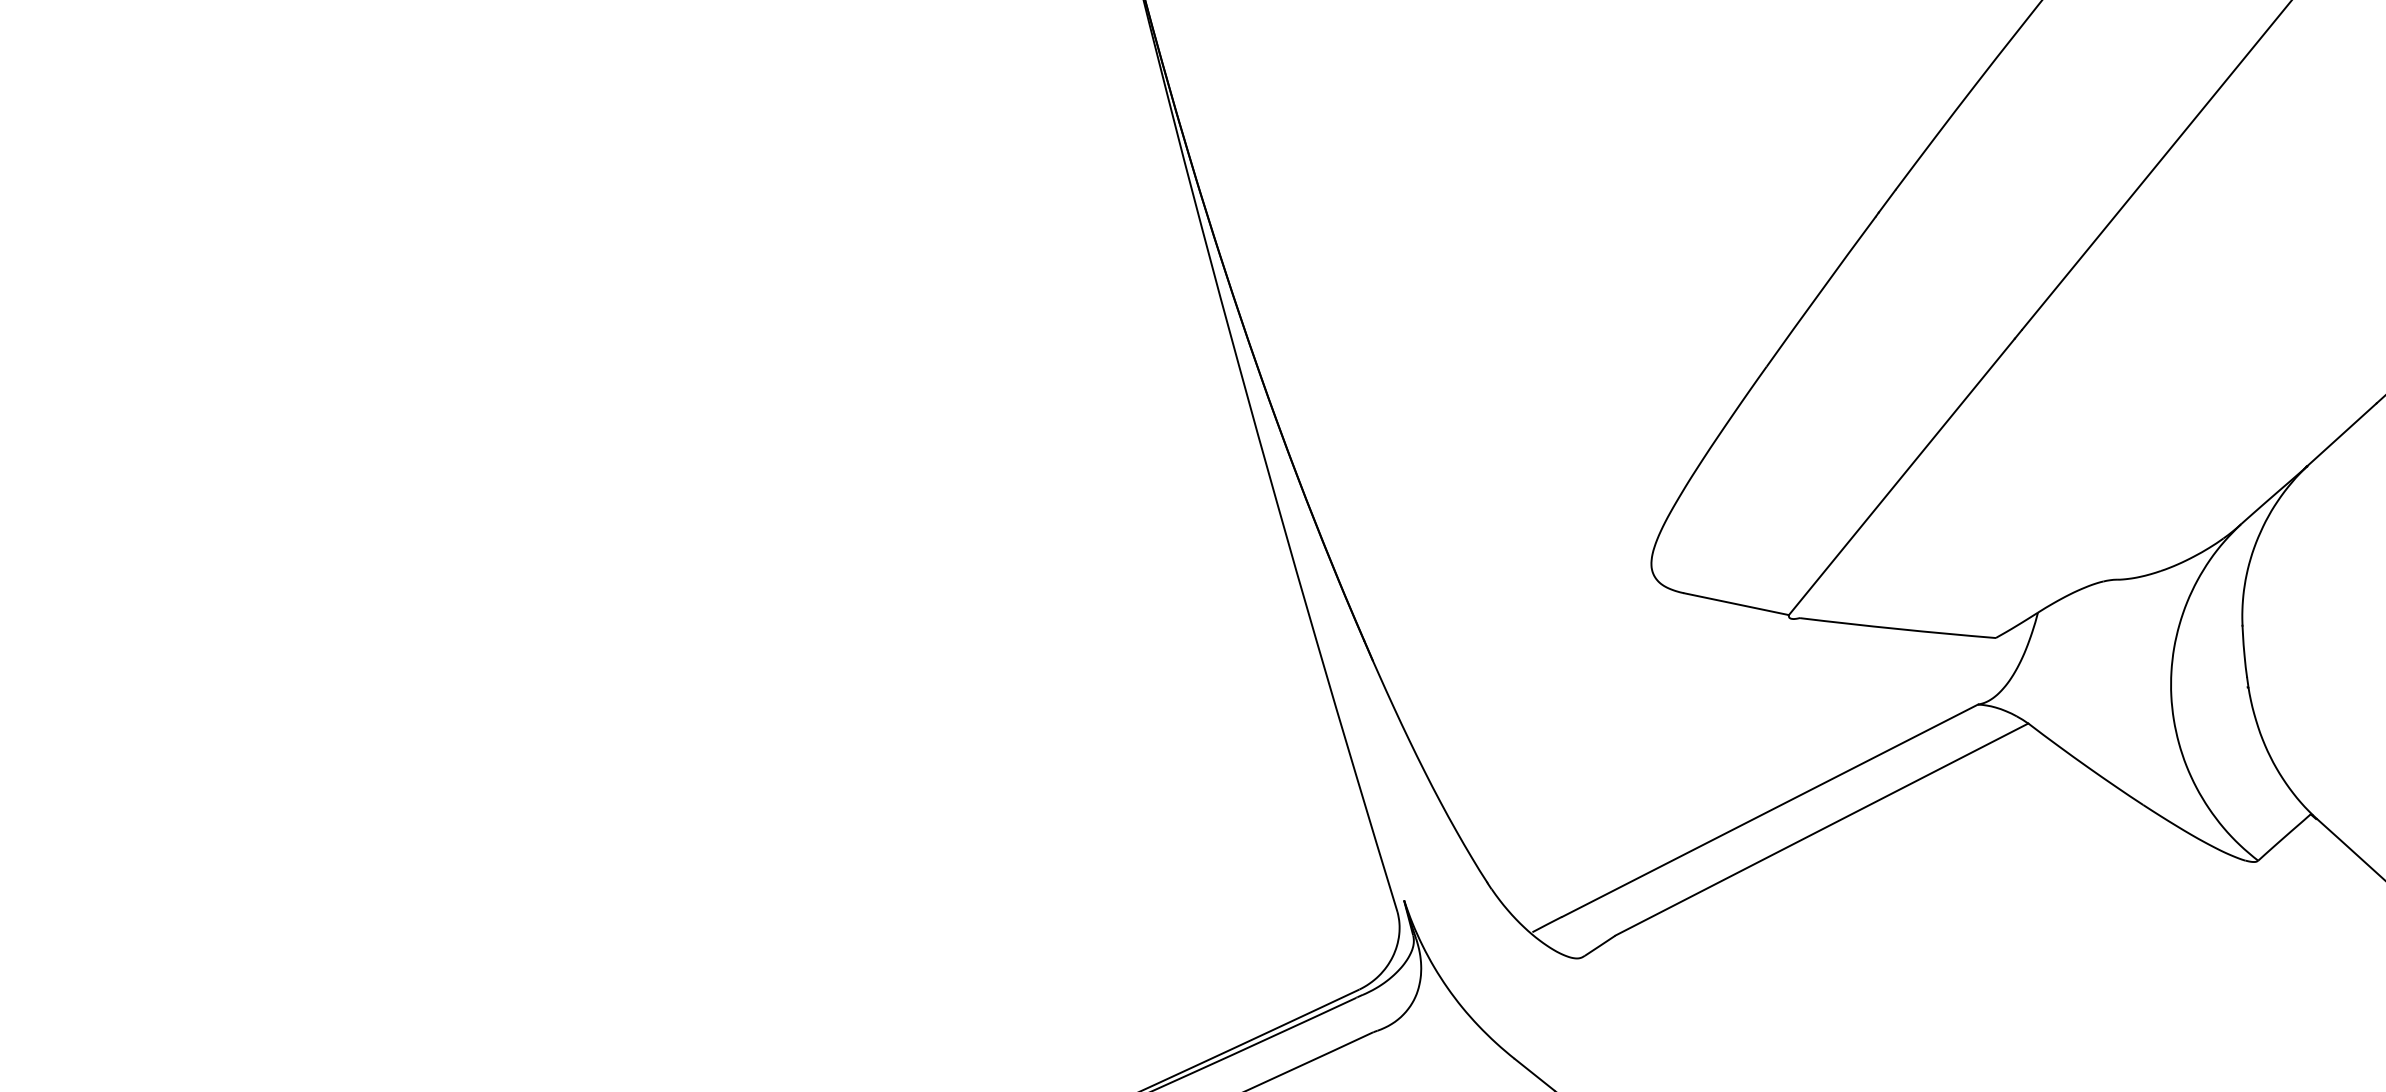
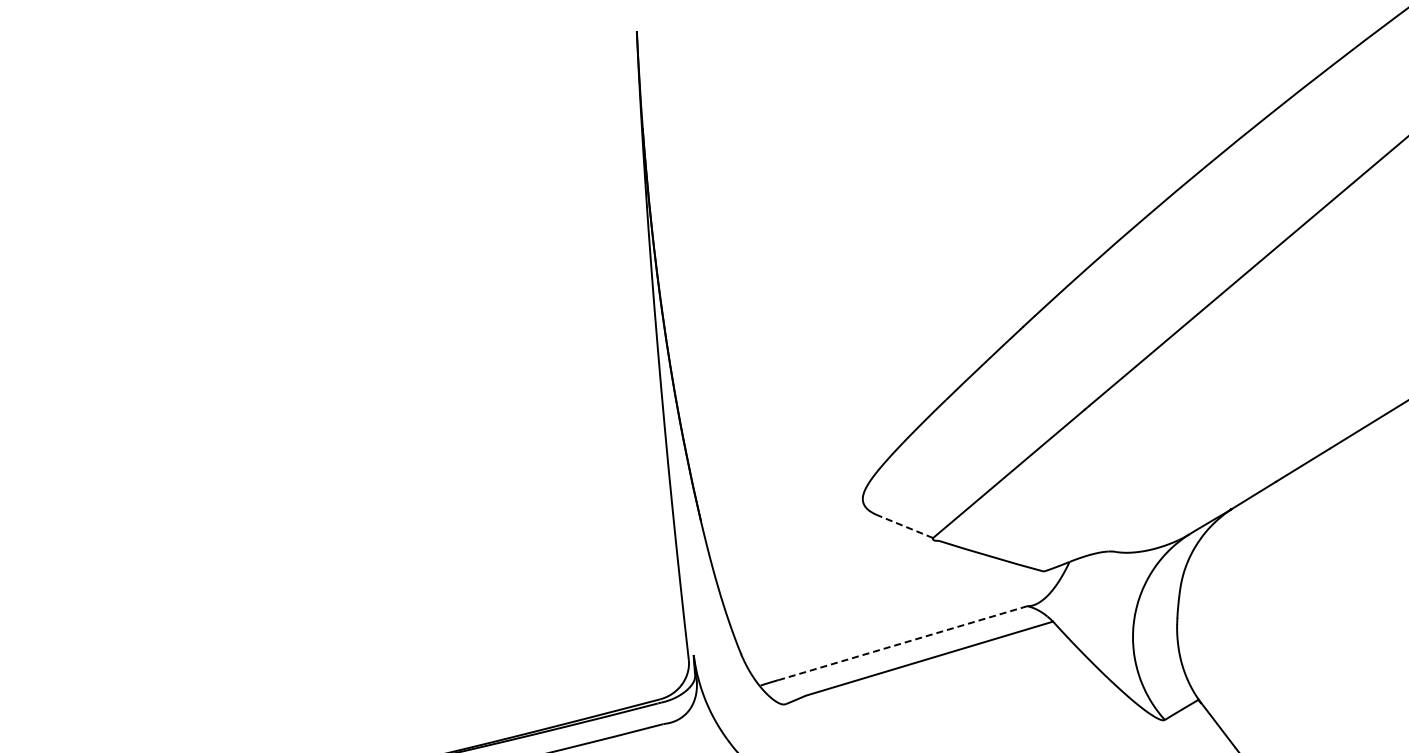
line: (1736, 603) -> (905, 526), solid -> dashed
line: (1769, 811) -> (902, 643), solid -> dashed

